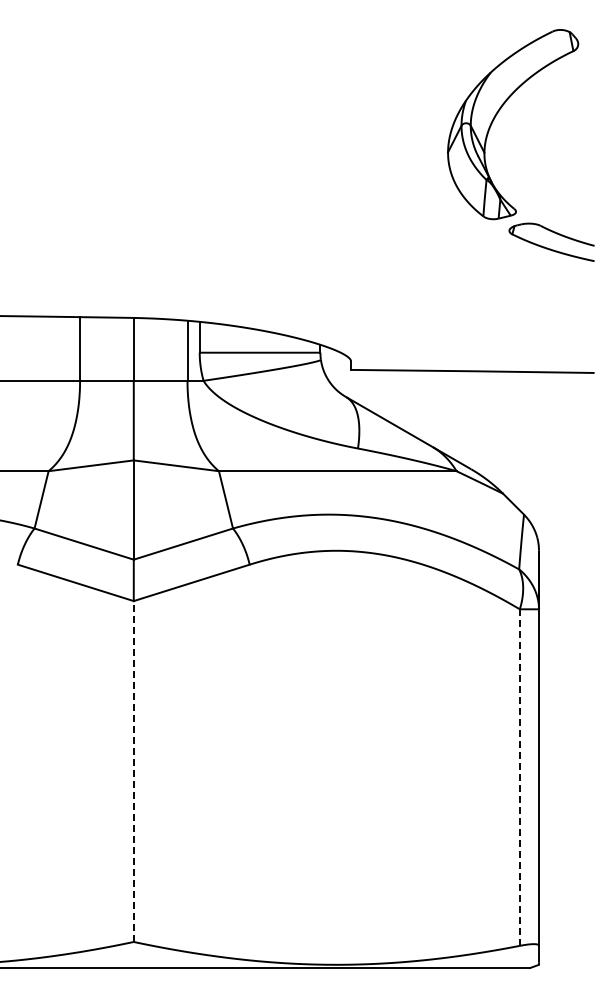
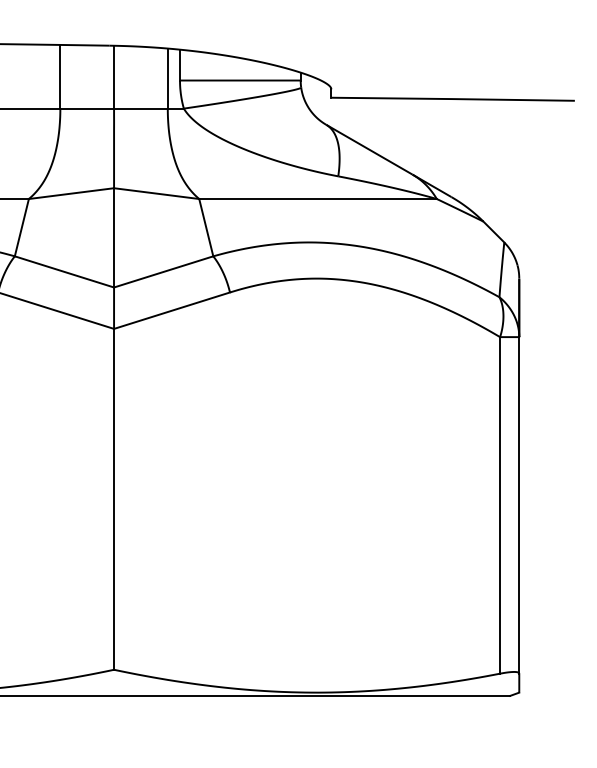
line: (133, 771) -> (113, 499), dashed -> solid
line: (519, 777) -> (499, 505), dashed -> solid

